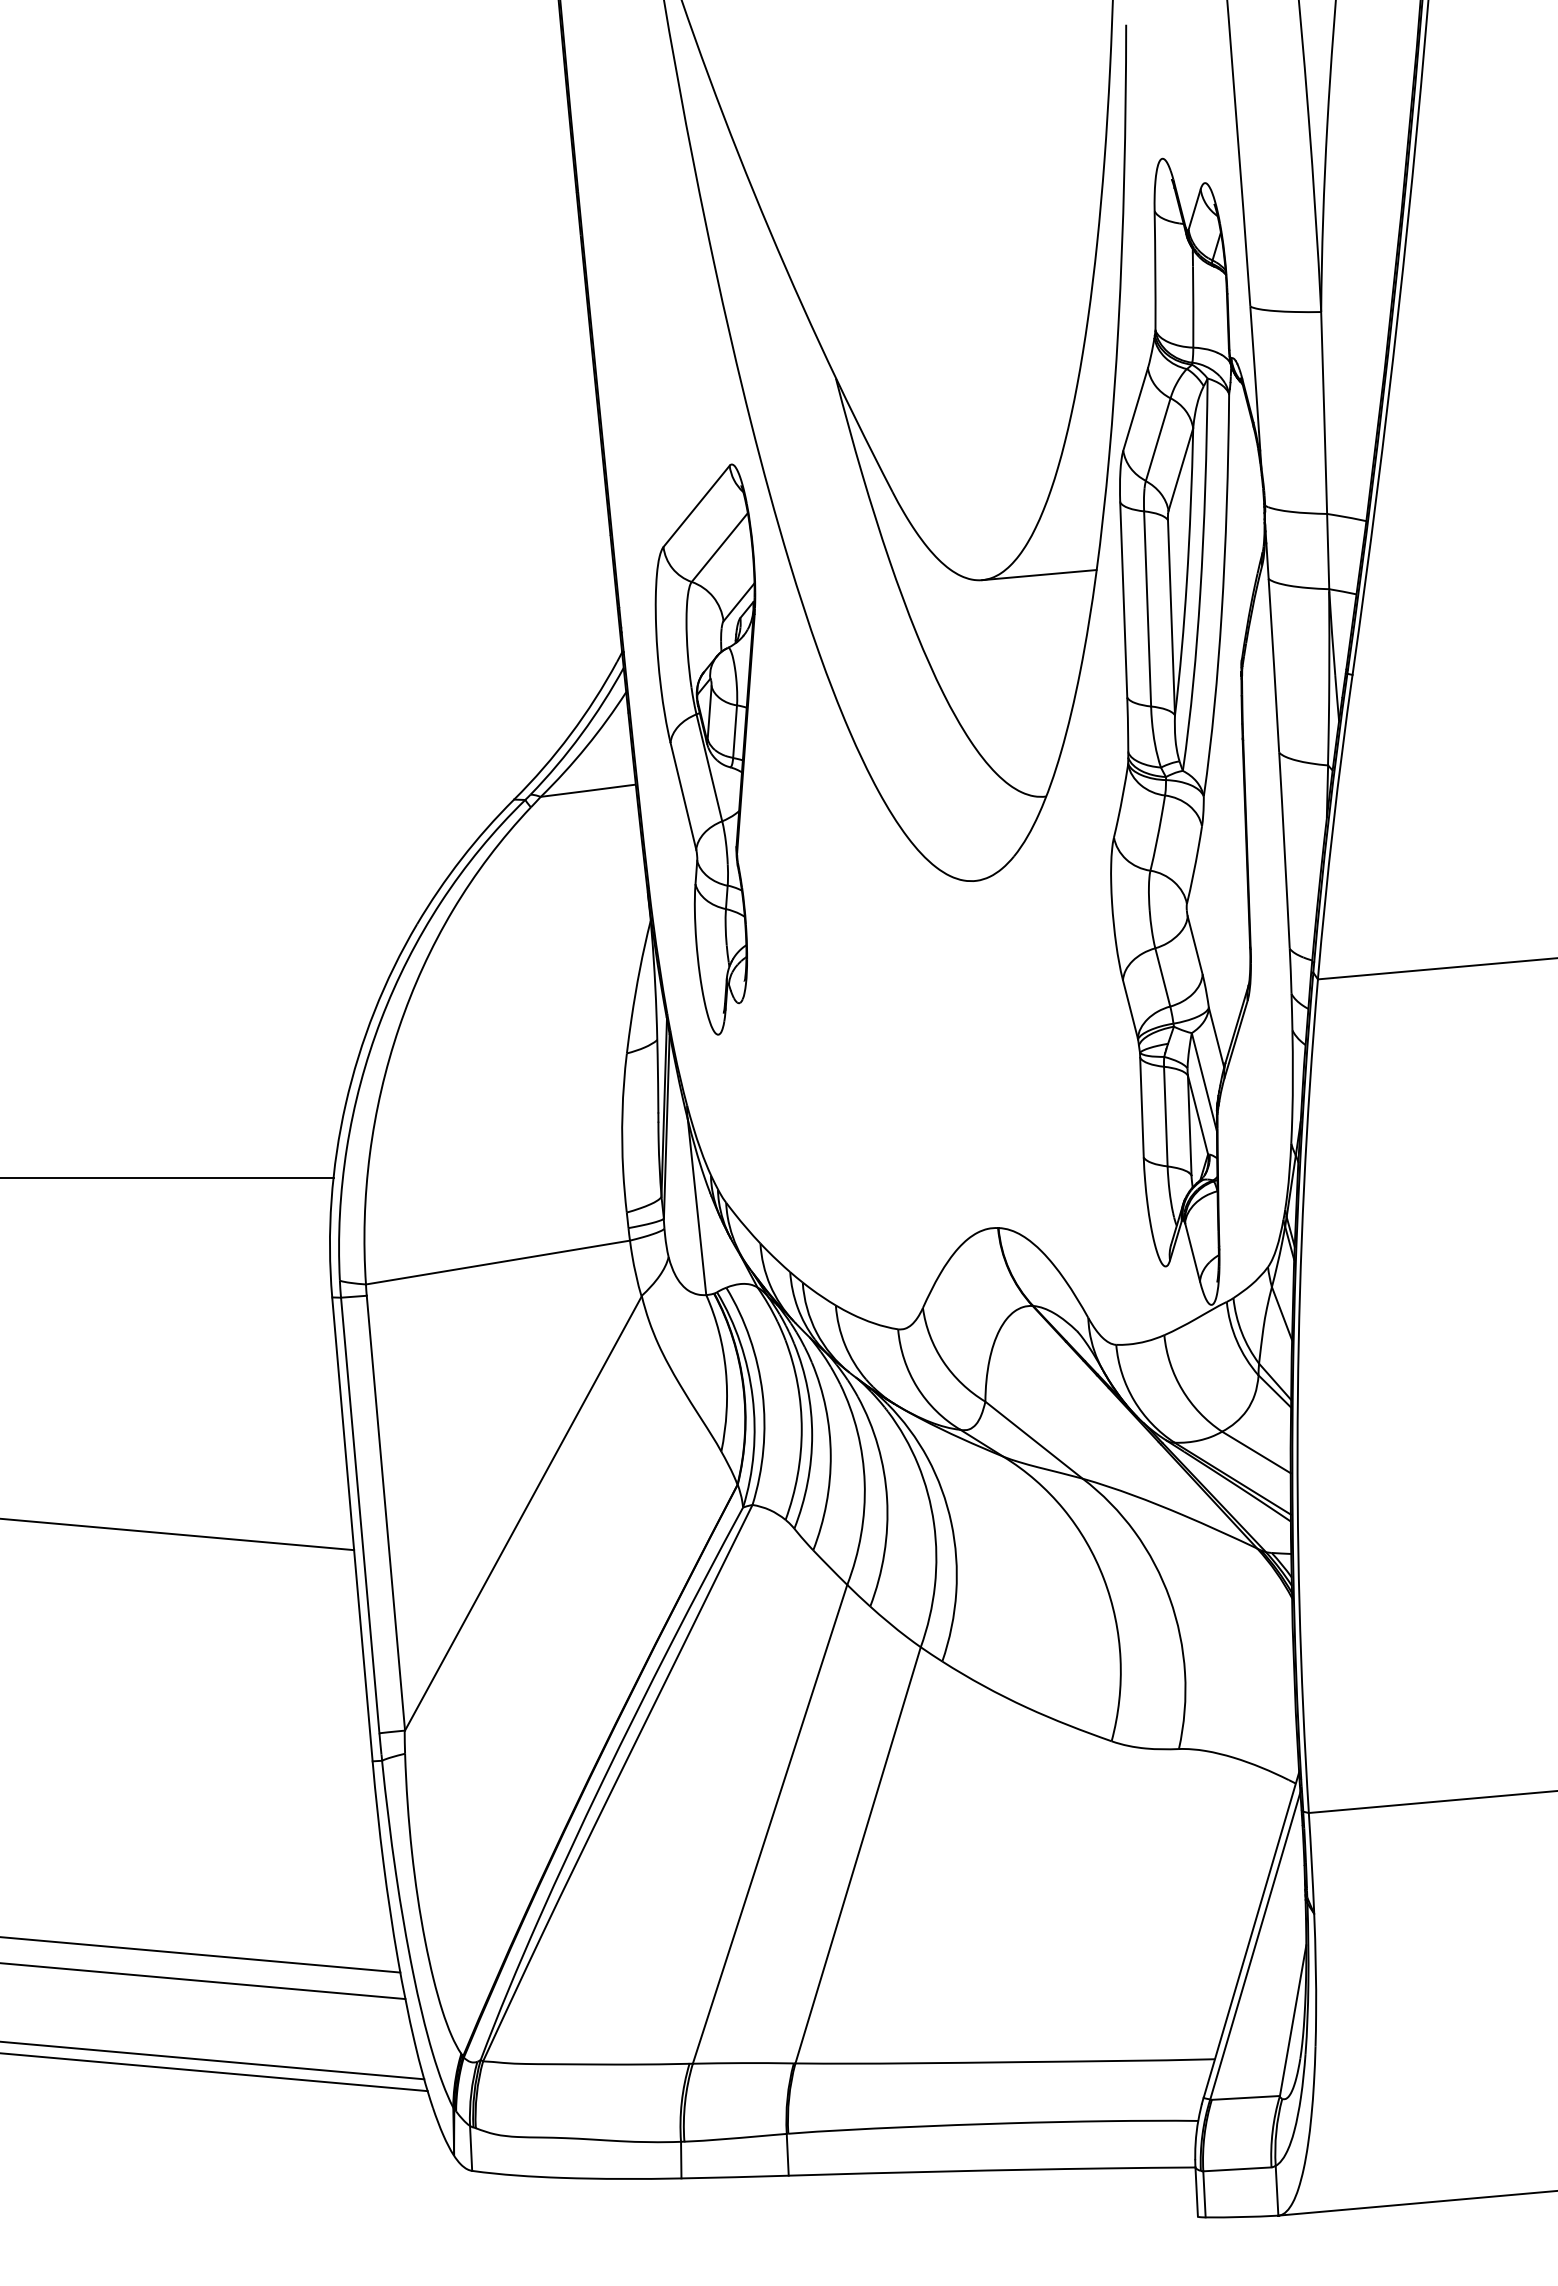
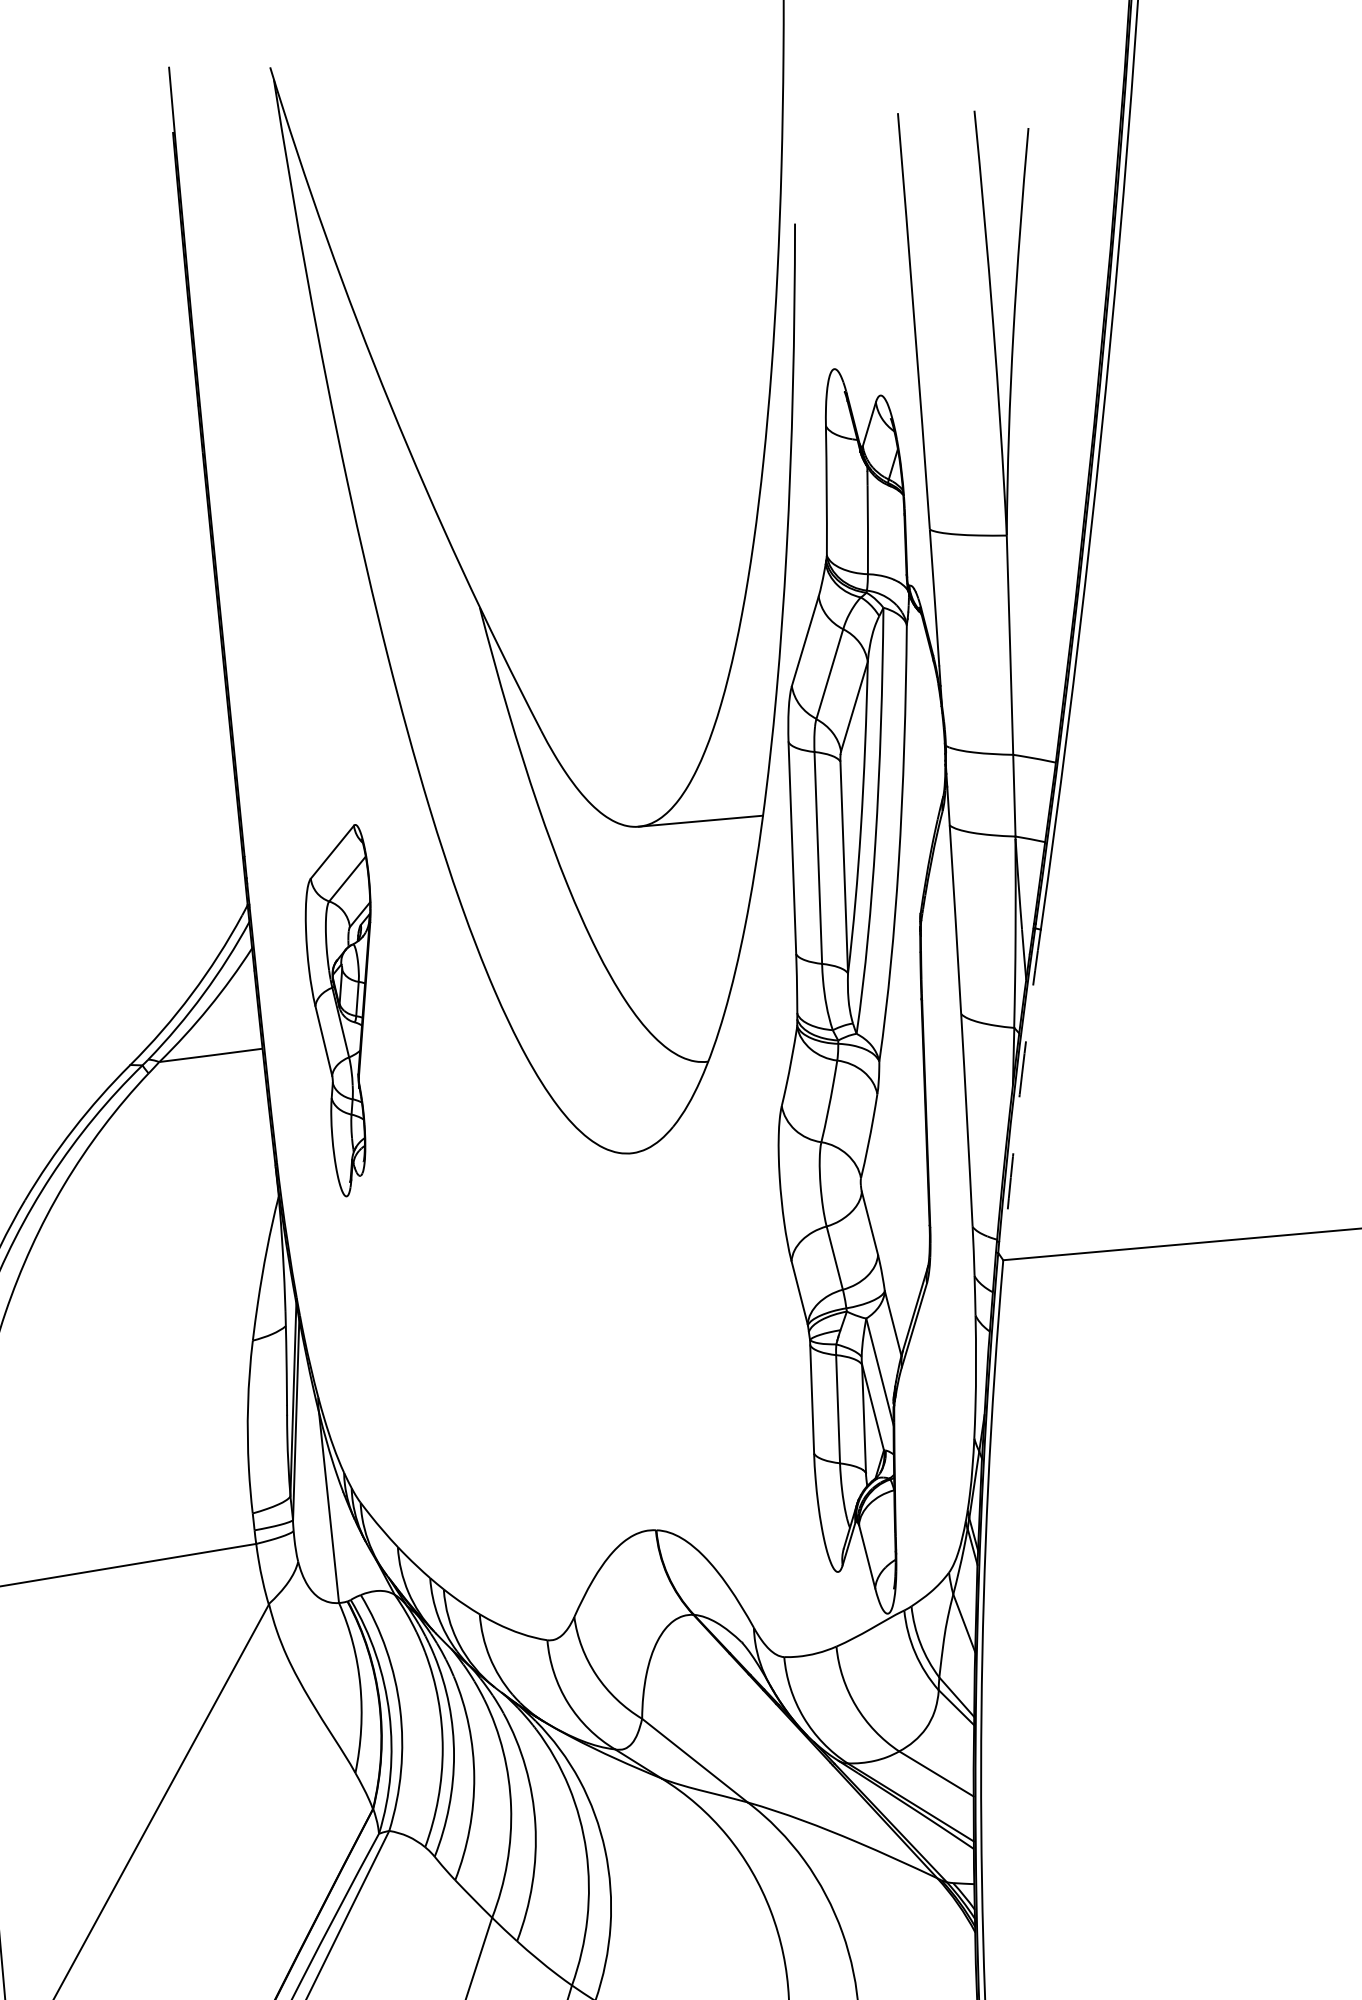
part: (705, 749) -> (338, 1010), size x0.6
arc: (1333, 826) -> (1020, 1094), solid -> dashed

